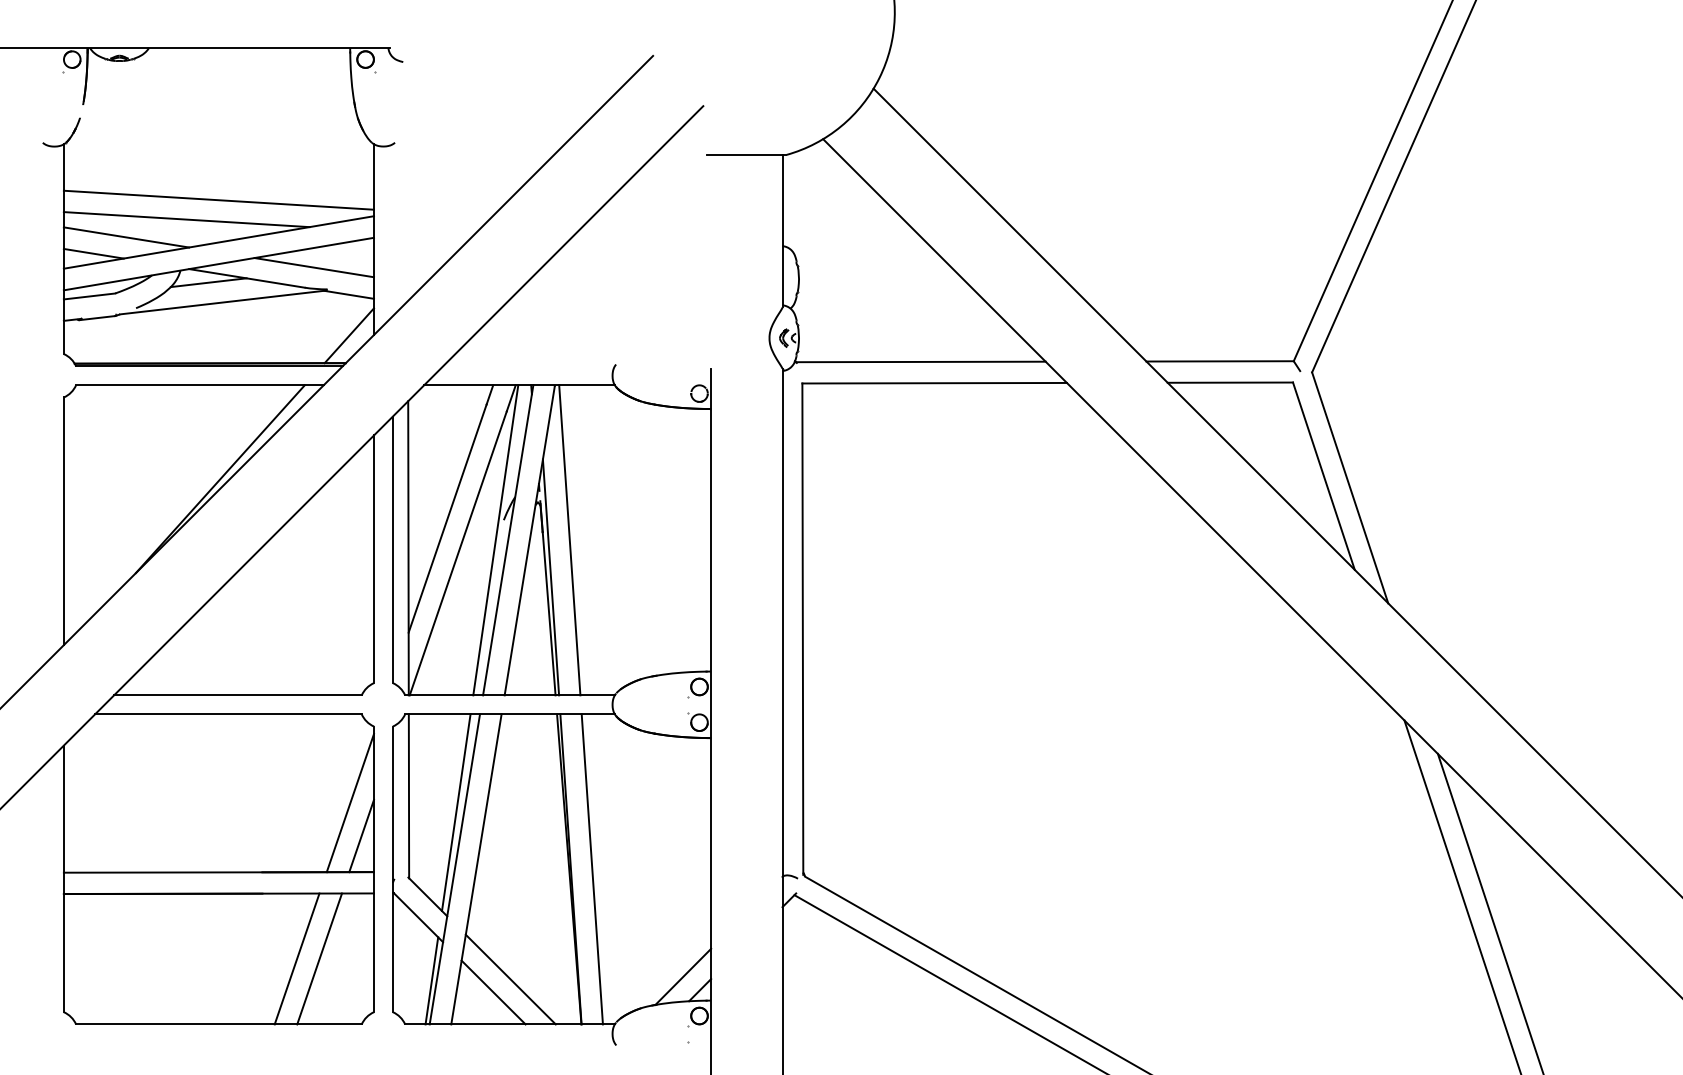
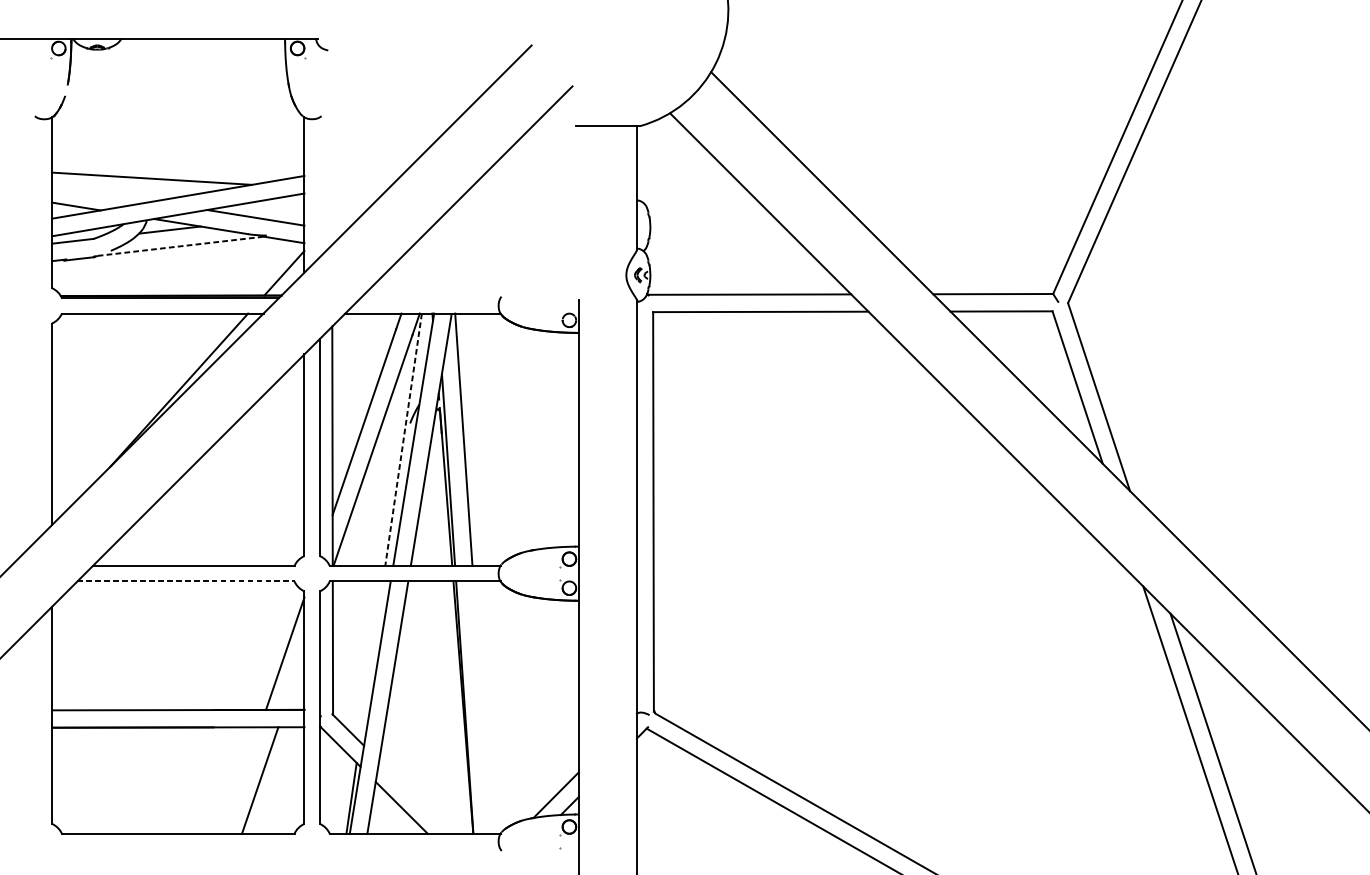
line: (218, 199) -> (177, 162), removed
line: (126, 237) -> (102, 193), removed
line: (222, 302) -> (181, 246), solid -> dashed
line: (495, 540) -> (403, 439), solid -> dashed
line: (228, 714) -> (186, 581), solid -> dashed
line: (456, 812) -> (371, 661), removed
line: (361, 835) -> (294, 680), removed
line: (591, 869) -> (481, 707), removed
line: (296, 958) -> (241, 780), removed
line: (510, 979) -> (415, 797), removed

